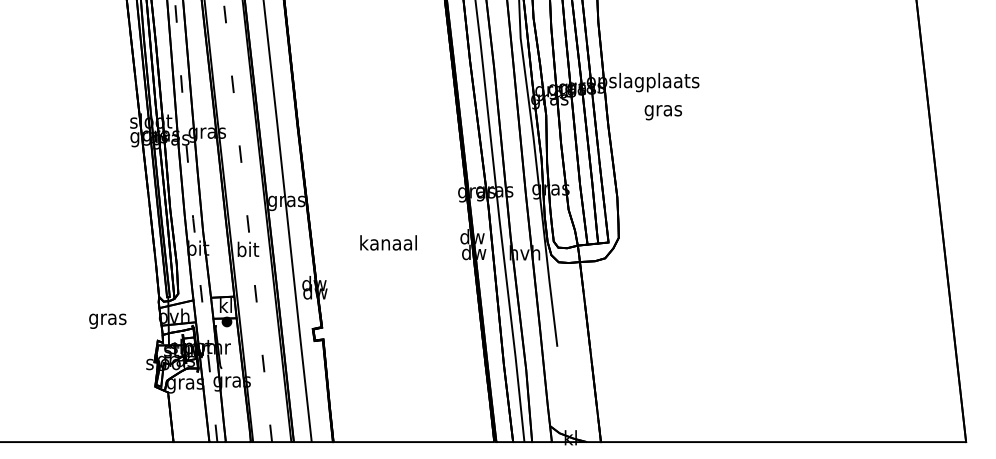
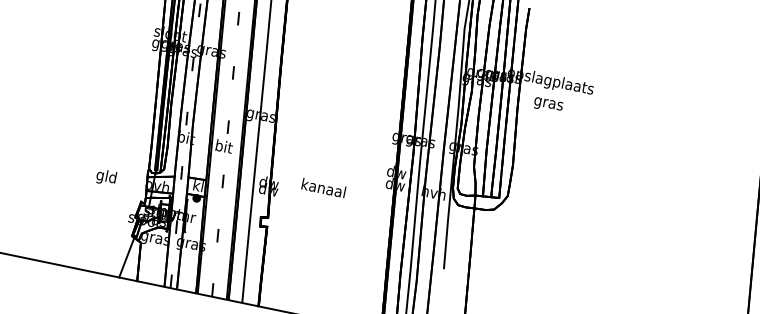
text: (662, 112) -> (547, 105), moved
text: (388, 242) -> (323, 187), moved
text: (107, 318) -> (106, 176), gras -> gld
line: (153, 414) -> (126, 257), added

